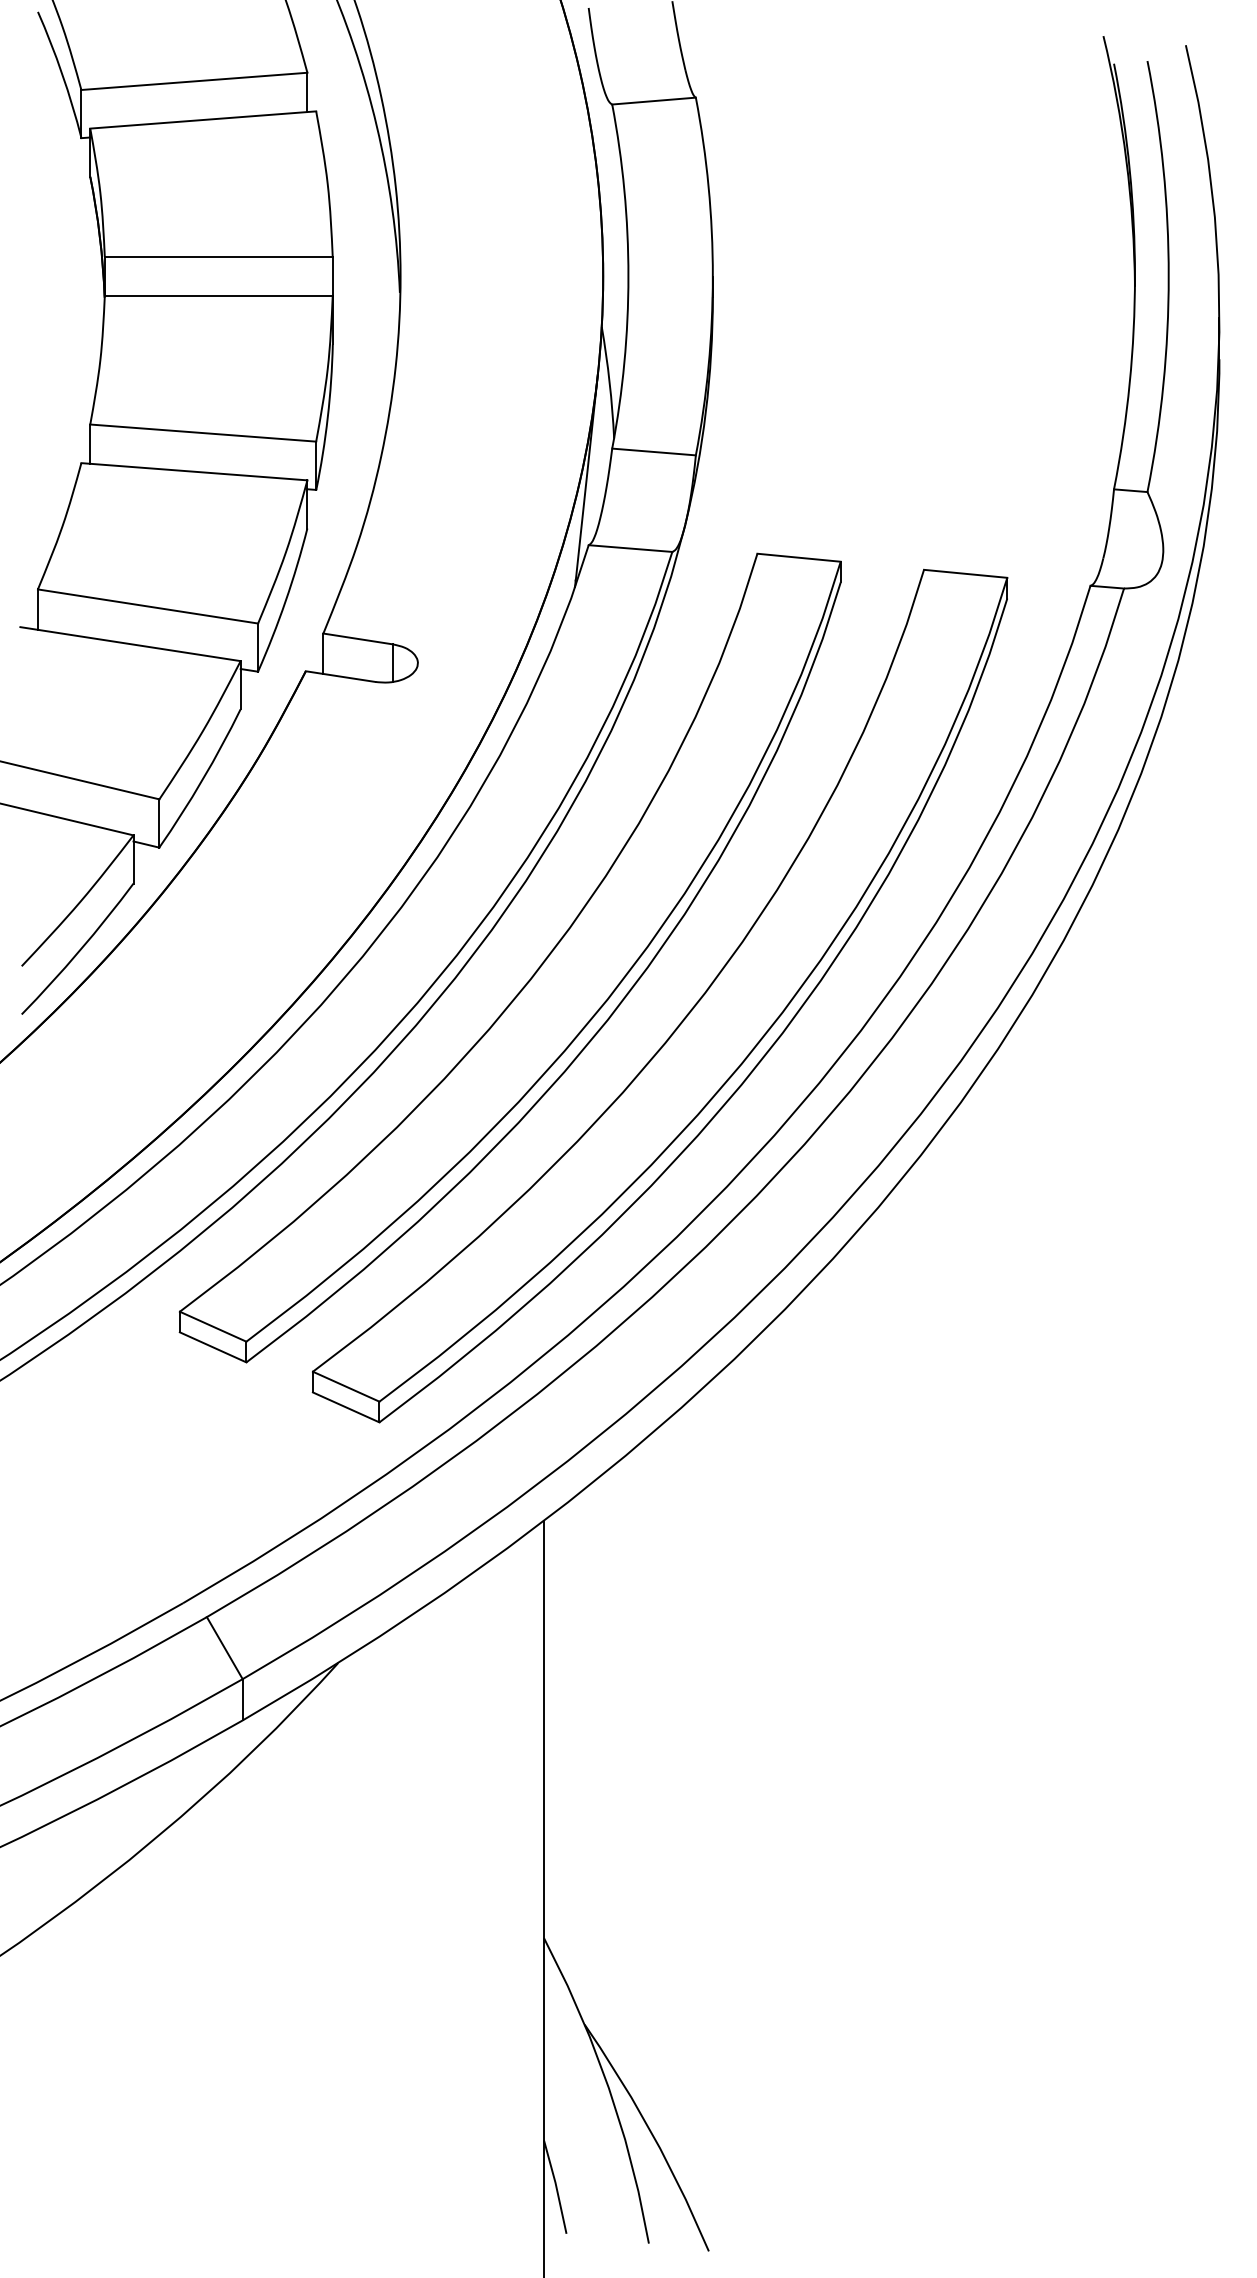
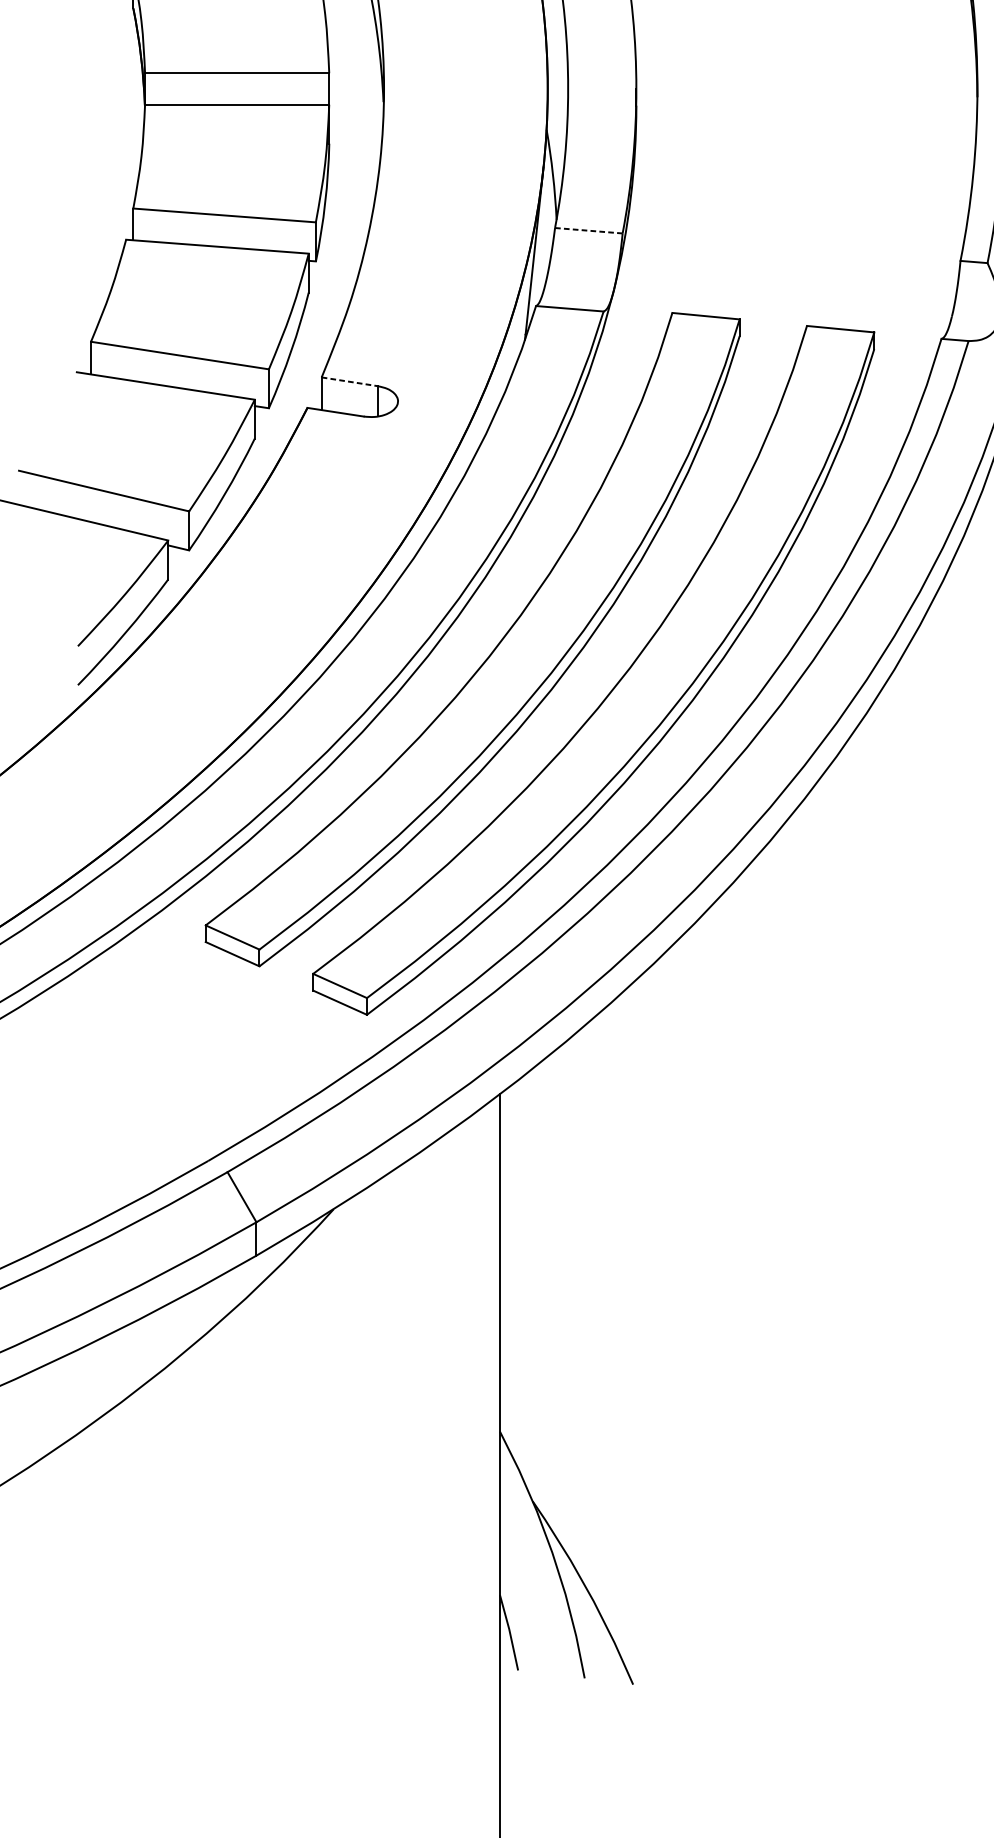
line: (654, 452) -> (589, 231), solid -> dashed
line: (358, 639) -> (350, 382), solid -> dashed

